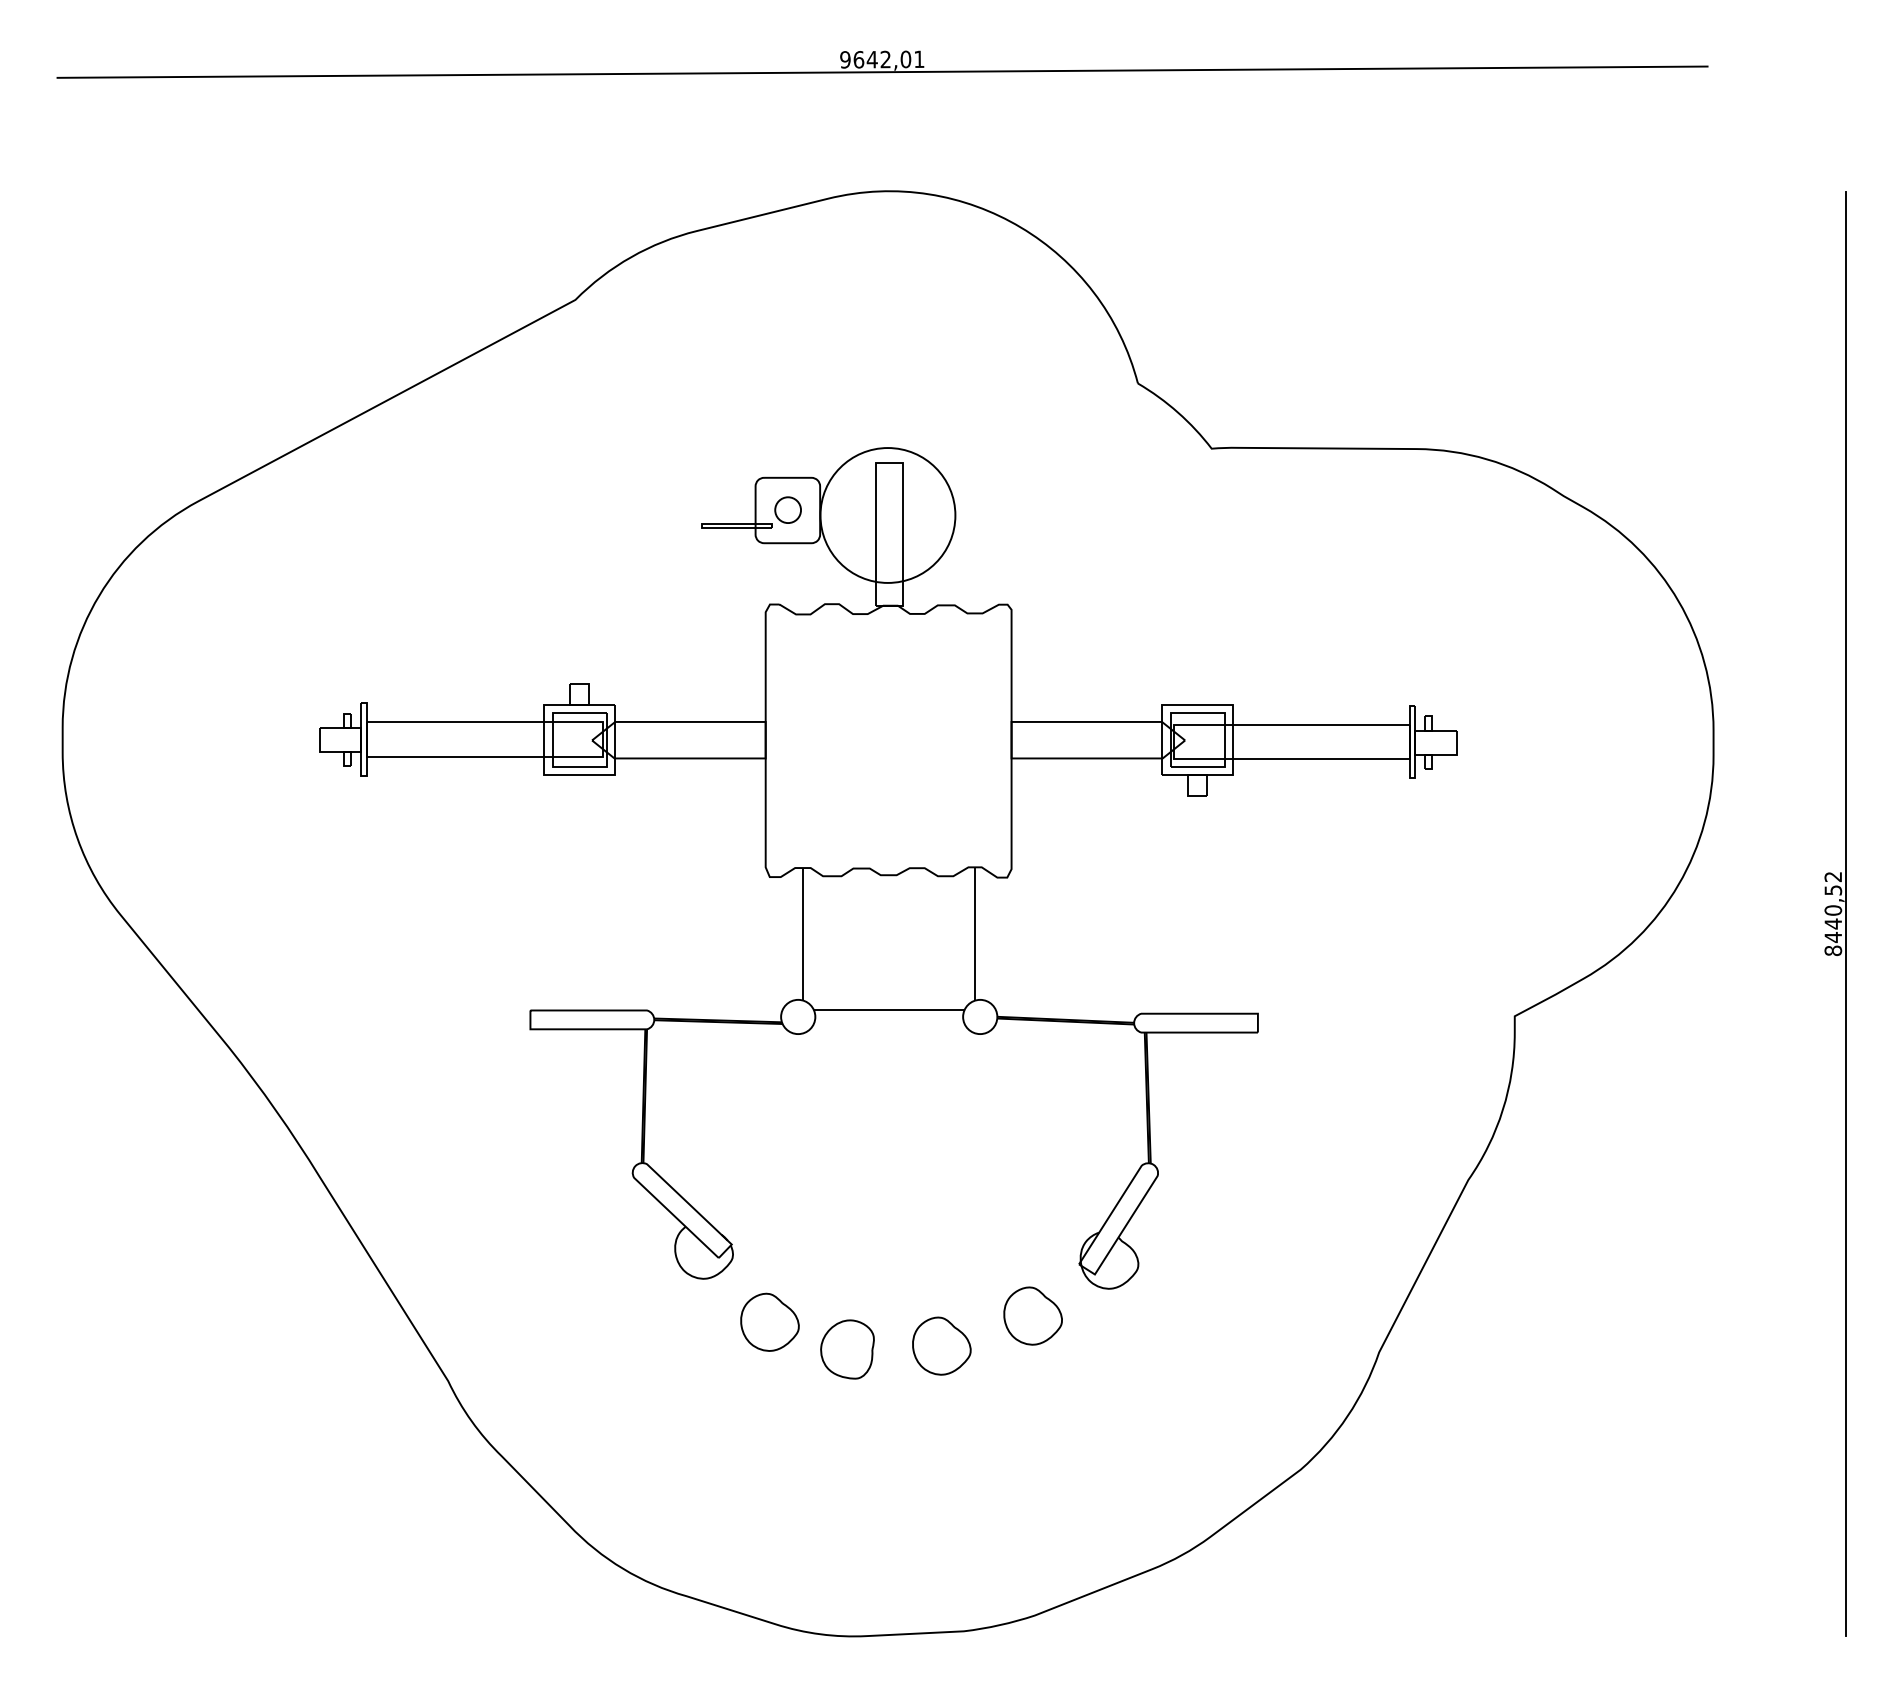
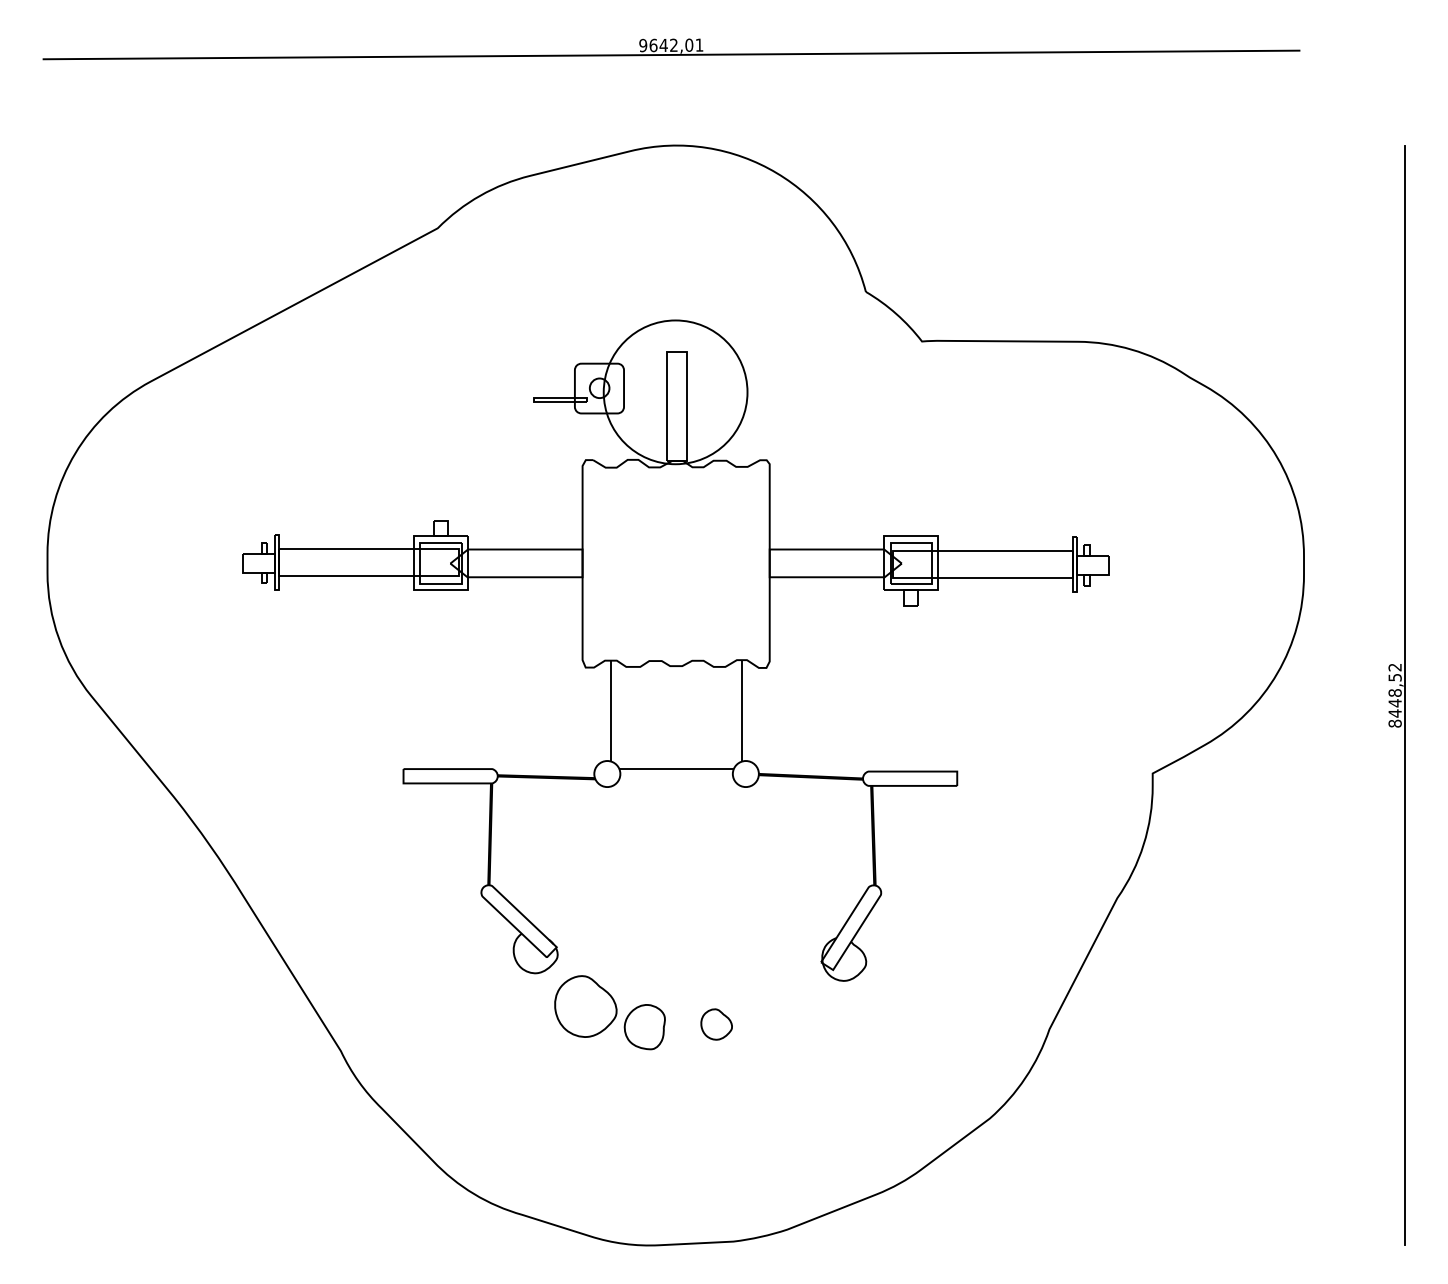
circle: (887, 515) -> (675, 392), size x1.4
text: (1832, 910) -> (1394, 692), 8440,52 -> 8448,52
part: (1032, 1315) -> (785, 1001), removed
part: (769, 1321) -> (585, 1005), size x1.4
part: (941, 1345) -> (716, 1024), size x0.7

